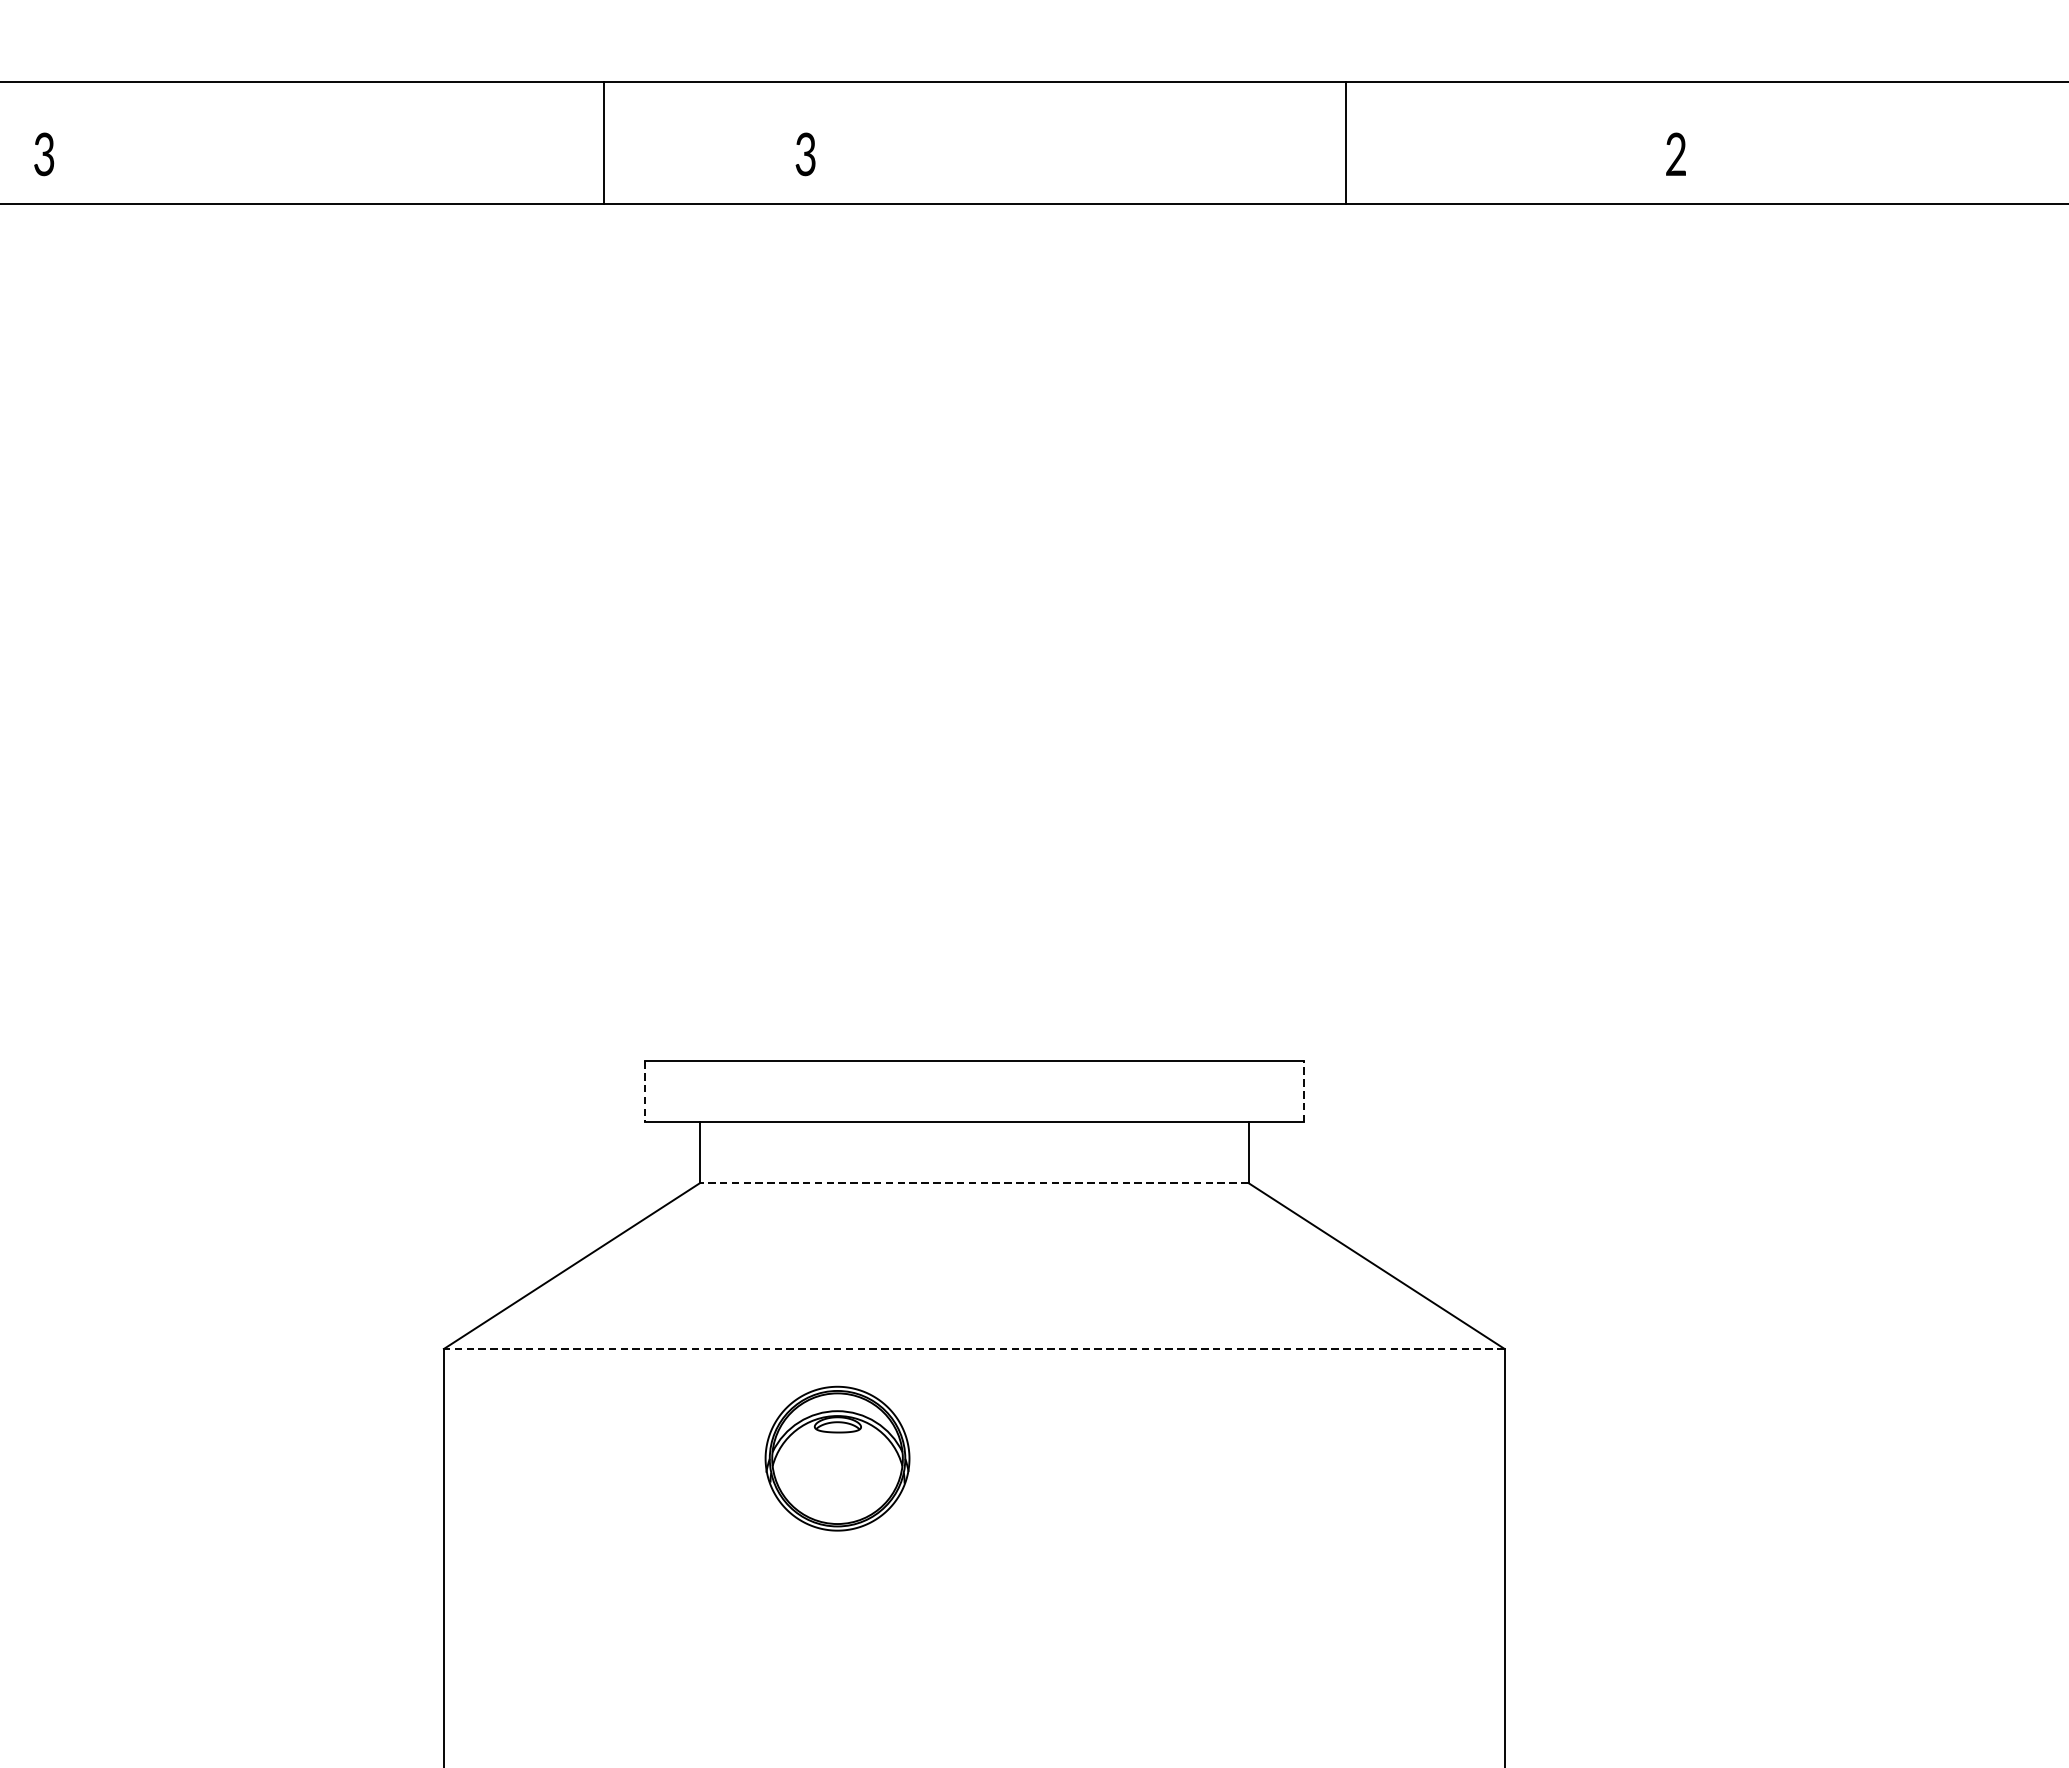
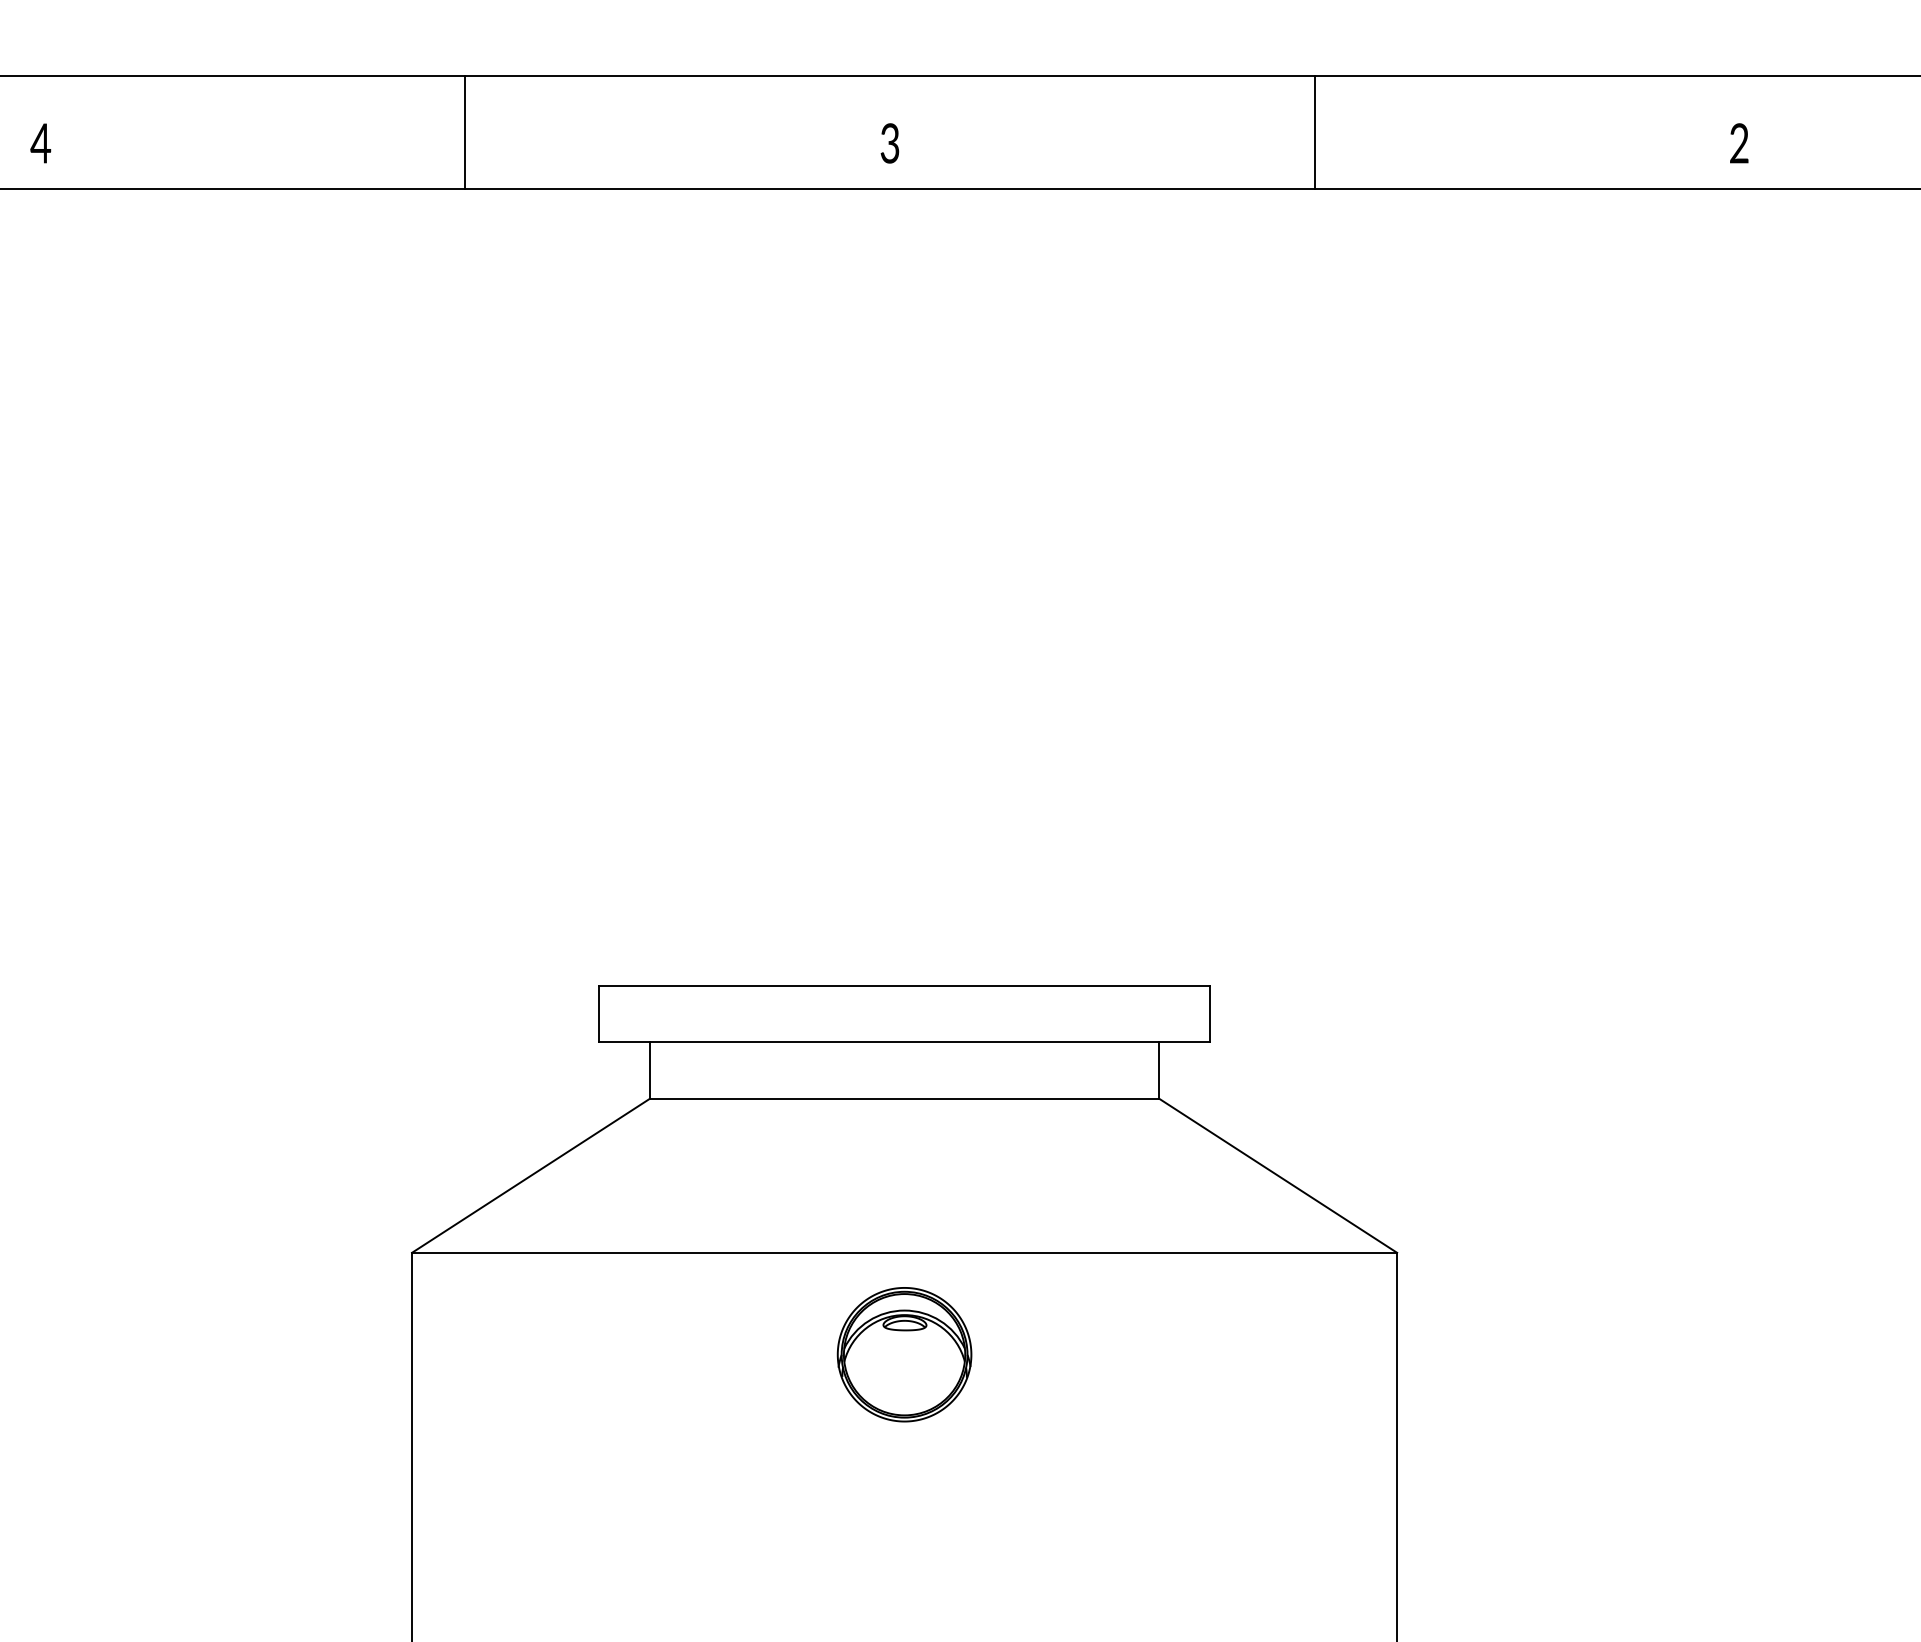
line: (603, 142) -> (465, 132), moved
line: (1345, 142) -> (1314, 132), moved
text: (43, 154) -> (40, 143), 3 -> 4
text: (805, 154) -> (889, 143), moved
text: (1676, 154) -> (1739, 143), moved
line: (1303, 1091) -> (1210, 1013), dashed -> solid
line: (644, 1092) -> (598, 1014), dashed -> solid
line: (974, 1182) -> (904, 1098), dashed -> solid
line: (974, 1348) -> (904, 1252), dashed -> solid
part: (837, 1458) -> (904, 1354), moved

